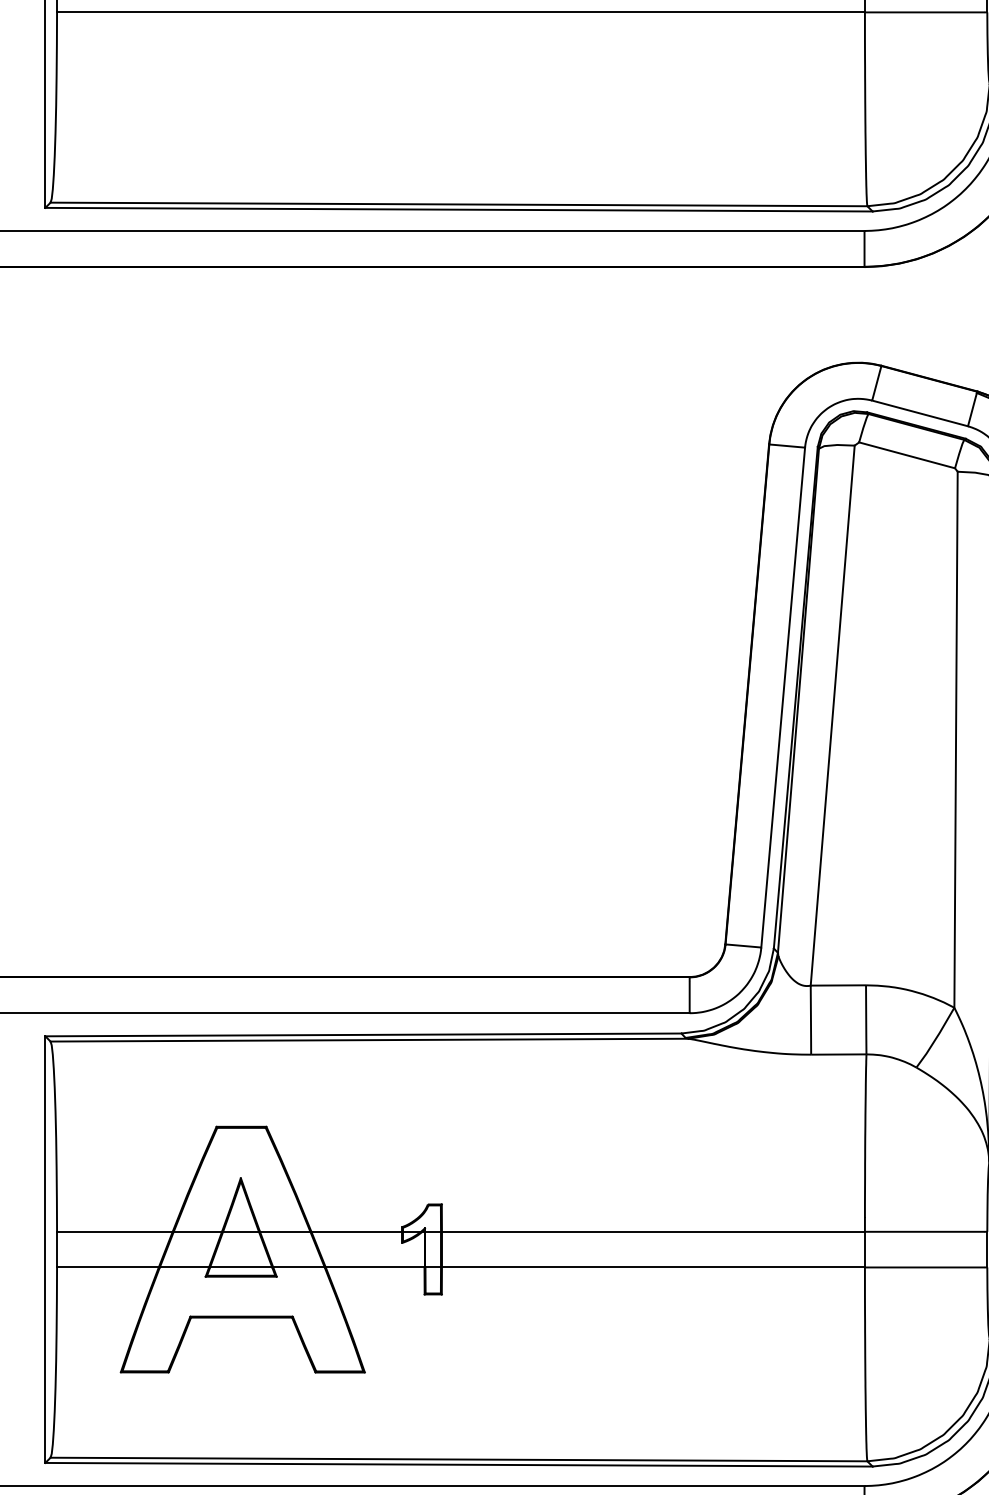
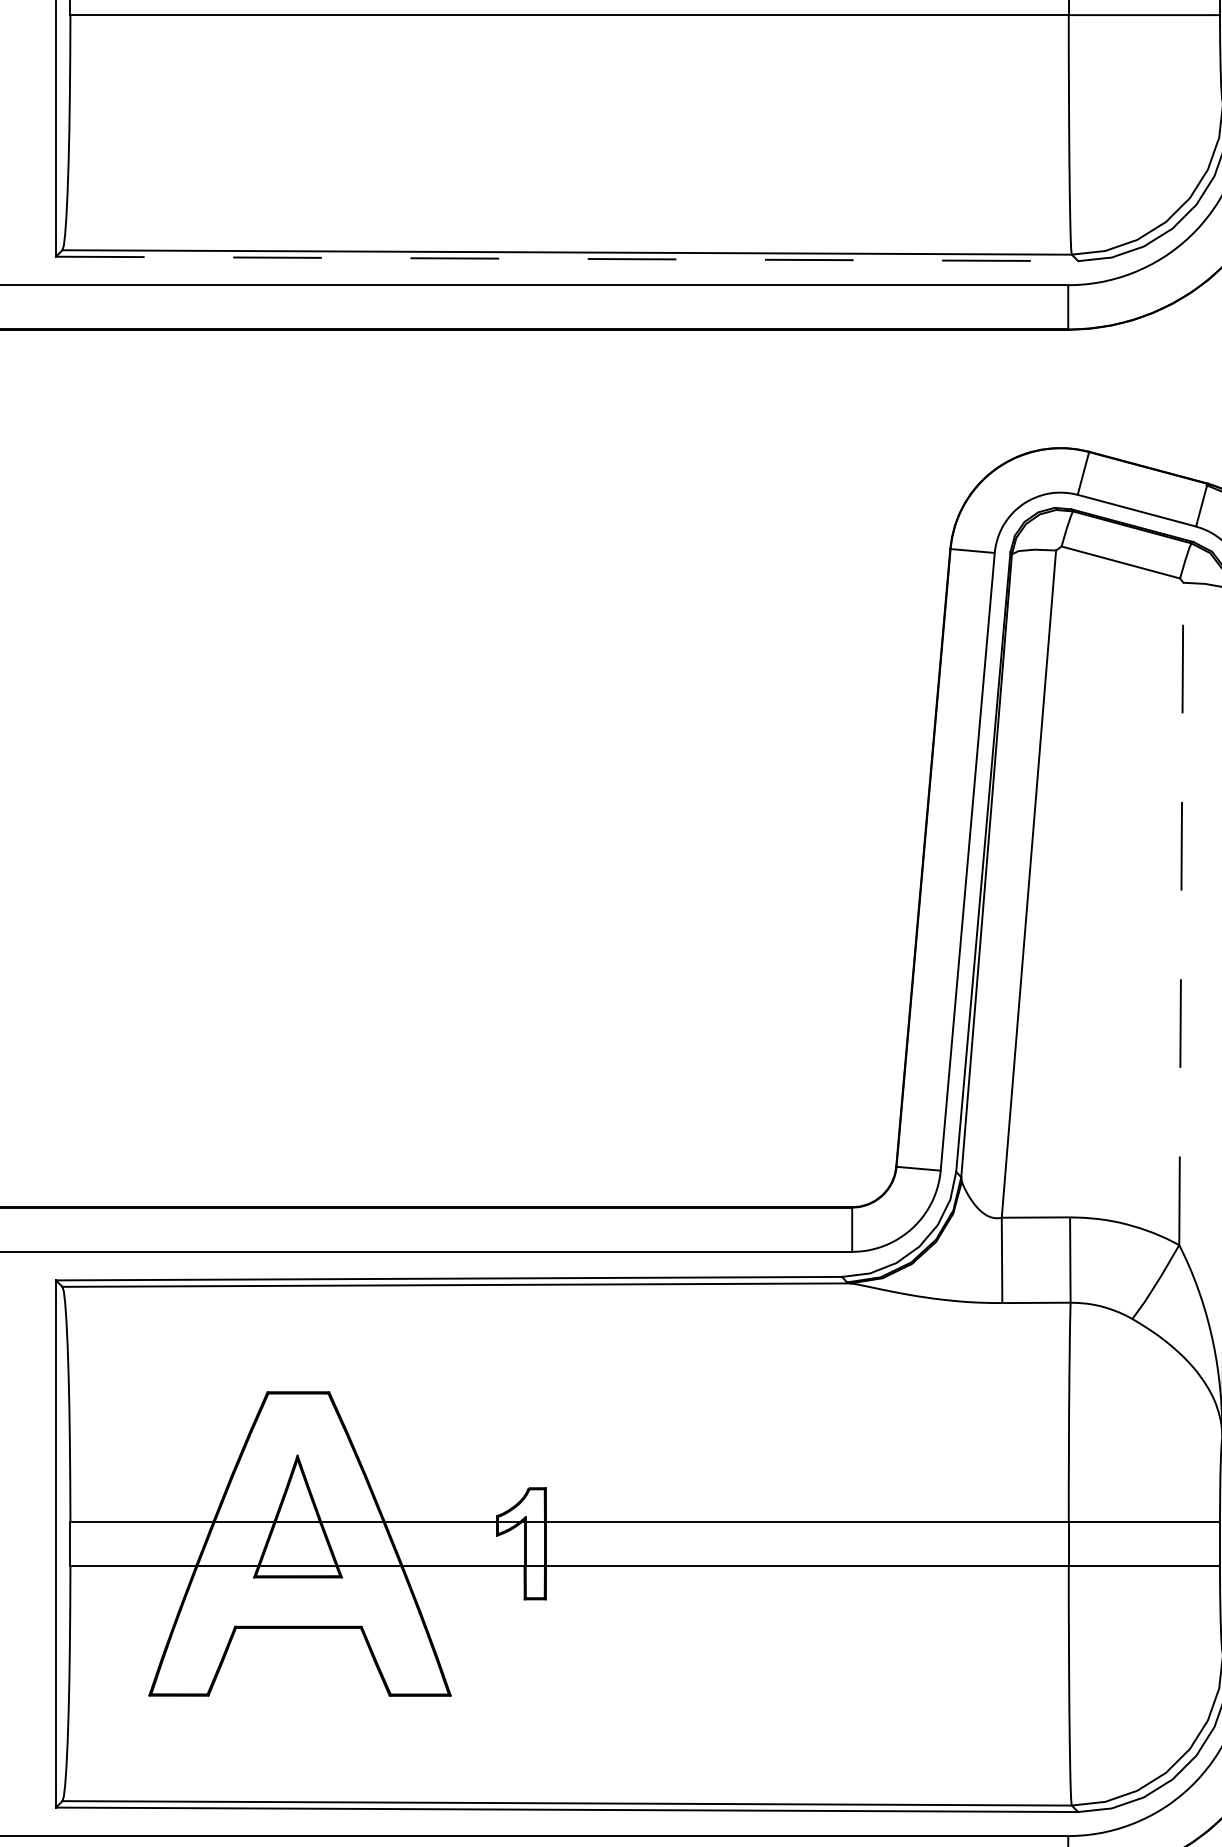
line: (458, 209) -> (566, 258), solid -> dashed
line: (956, 739) -> (1181, 913), solid -> dashed

